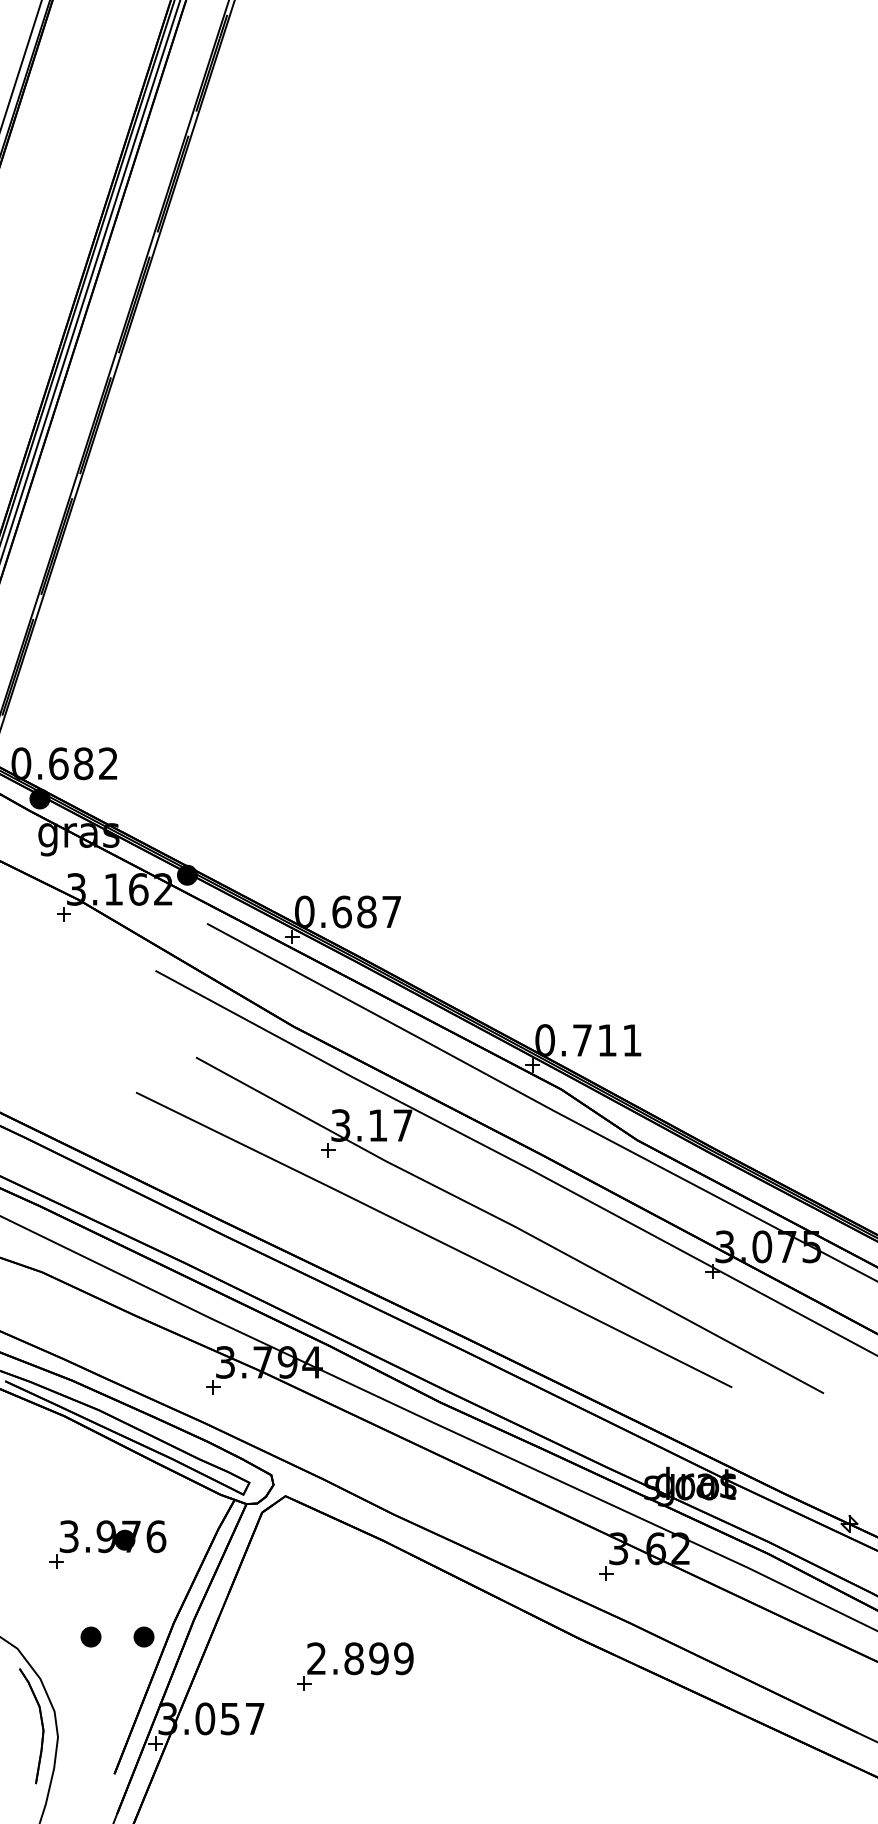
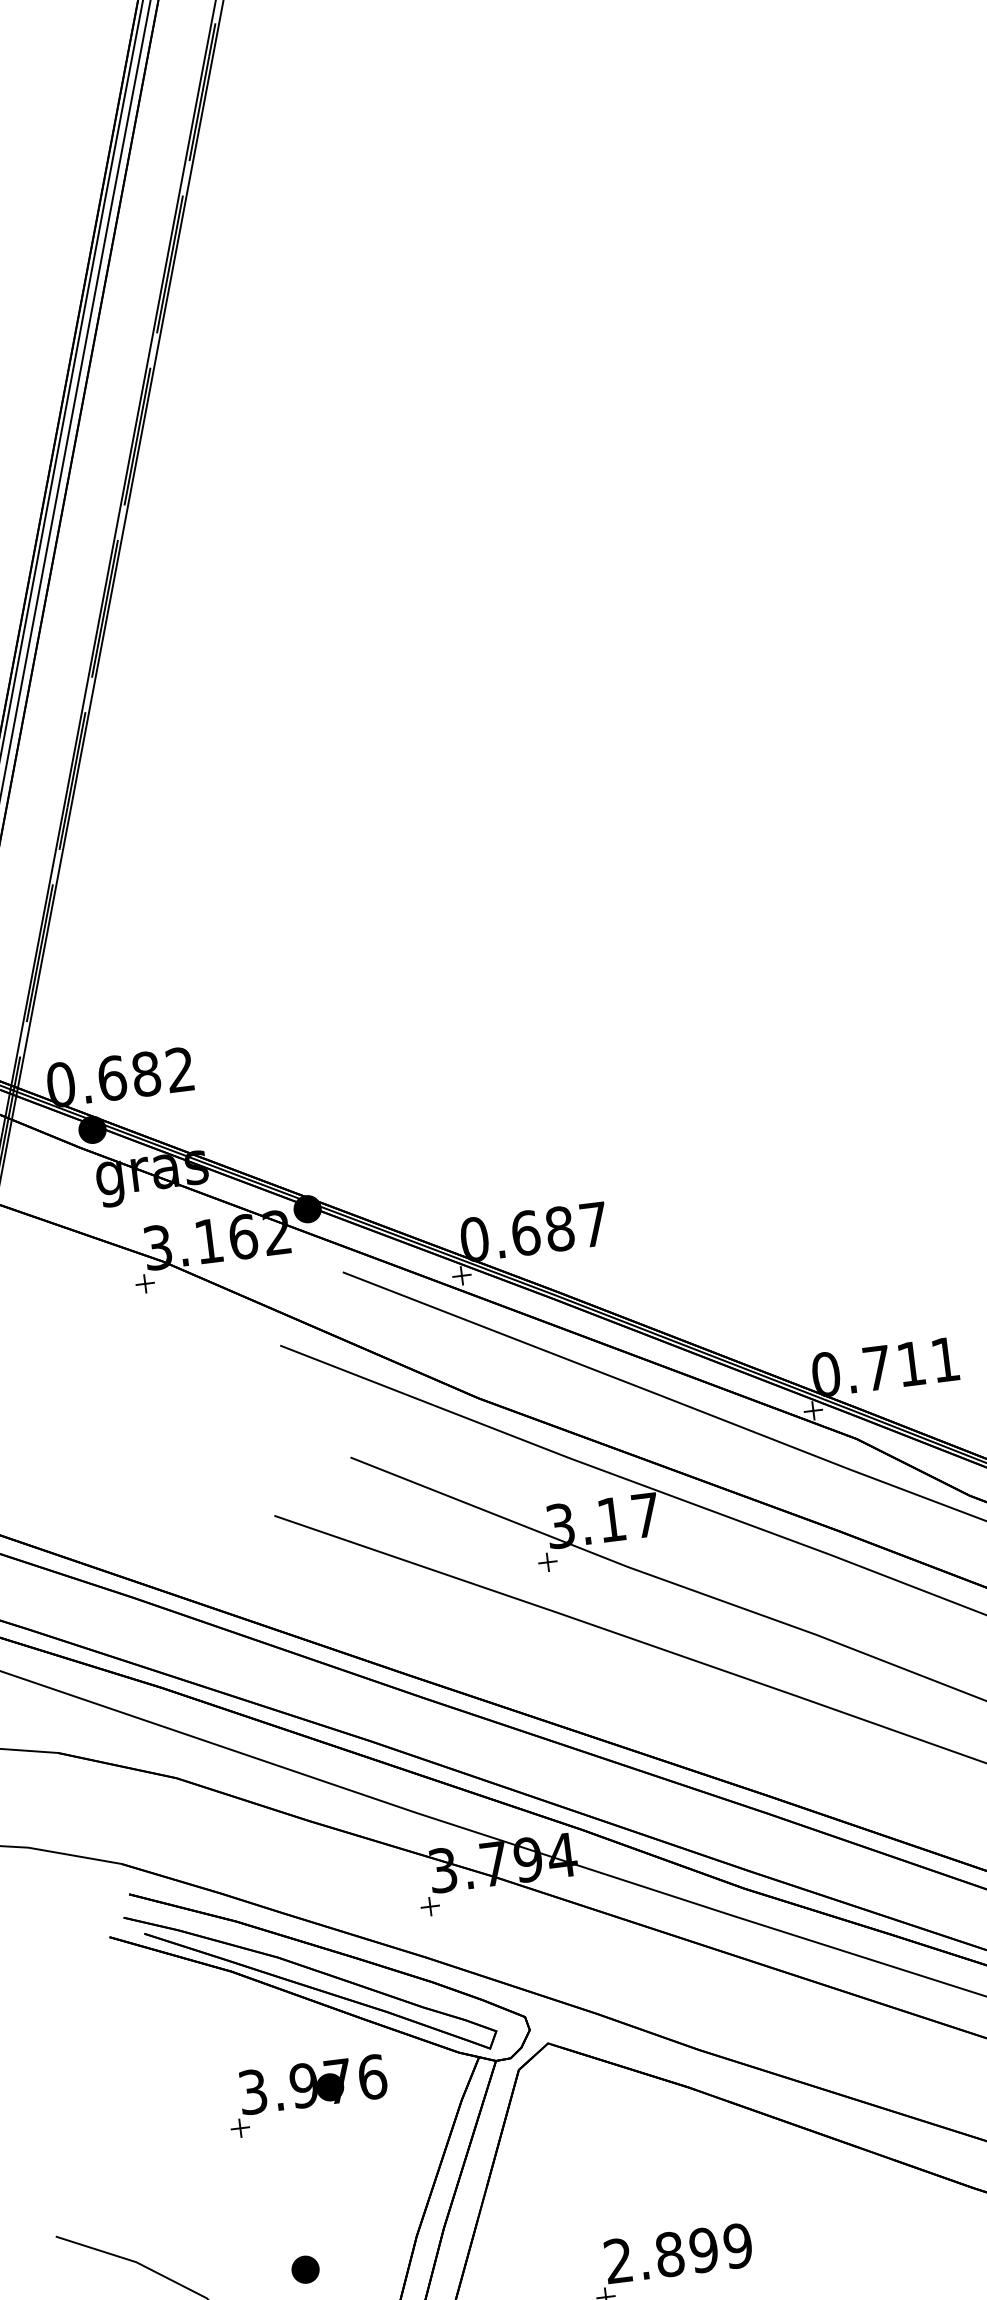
part: (107, 1544) -> (306, 2096), moved
part: (143, 1636) -> (377, 2260), removed

